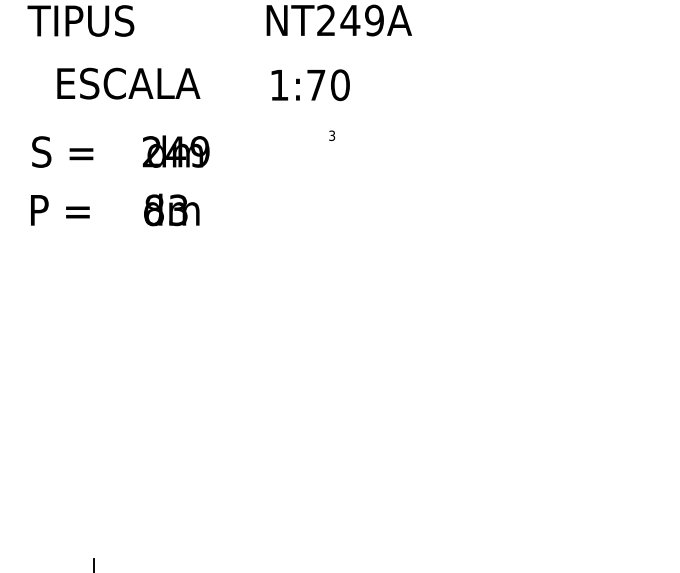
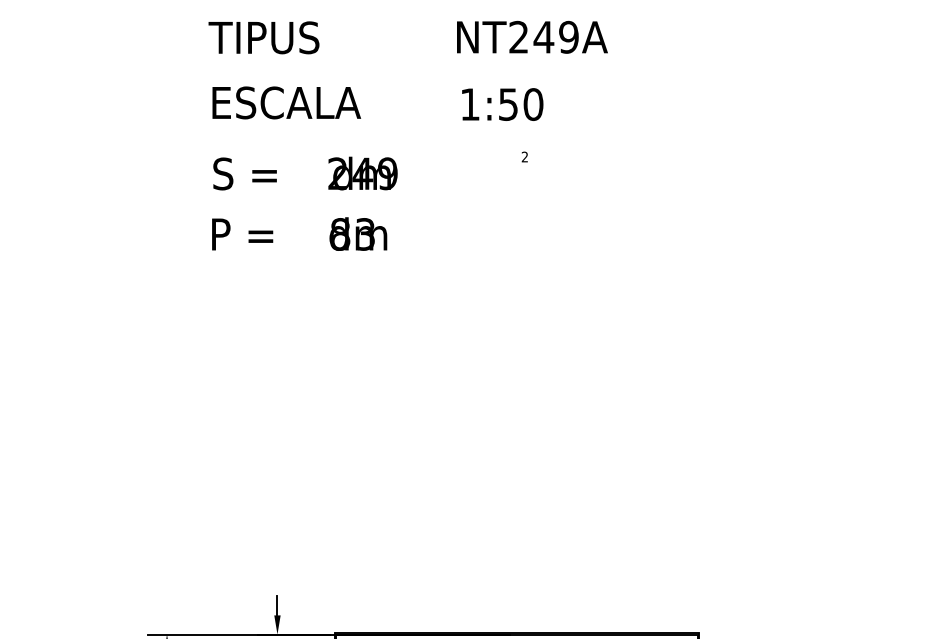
text: (128, 83) -> (286, 102), moved
text: (316, 85) -> (508, 104), 1:70 -> 1:50
text: (331, 136) -> (524, 157), 3 -> 2

